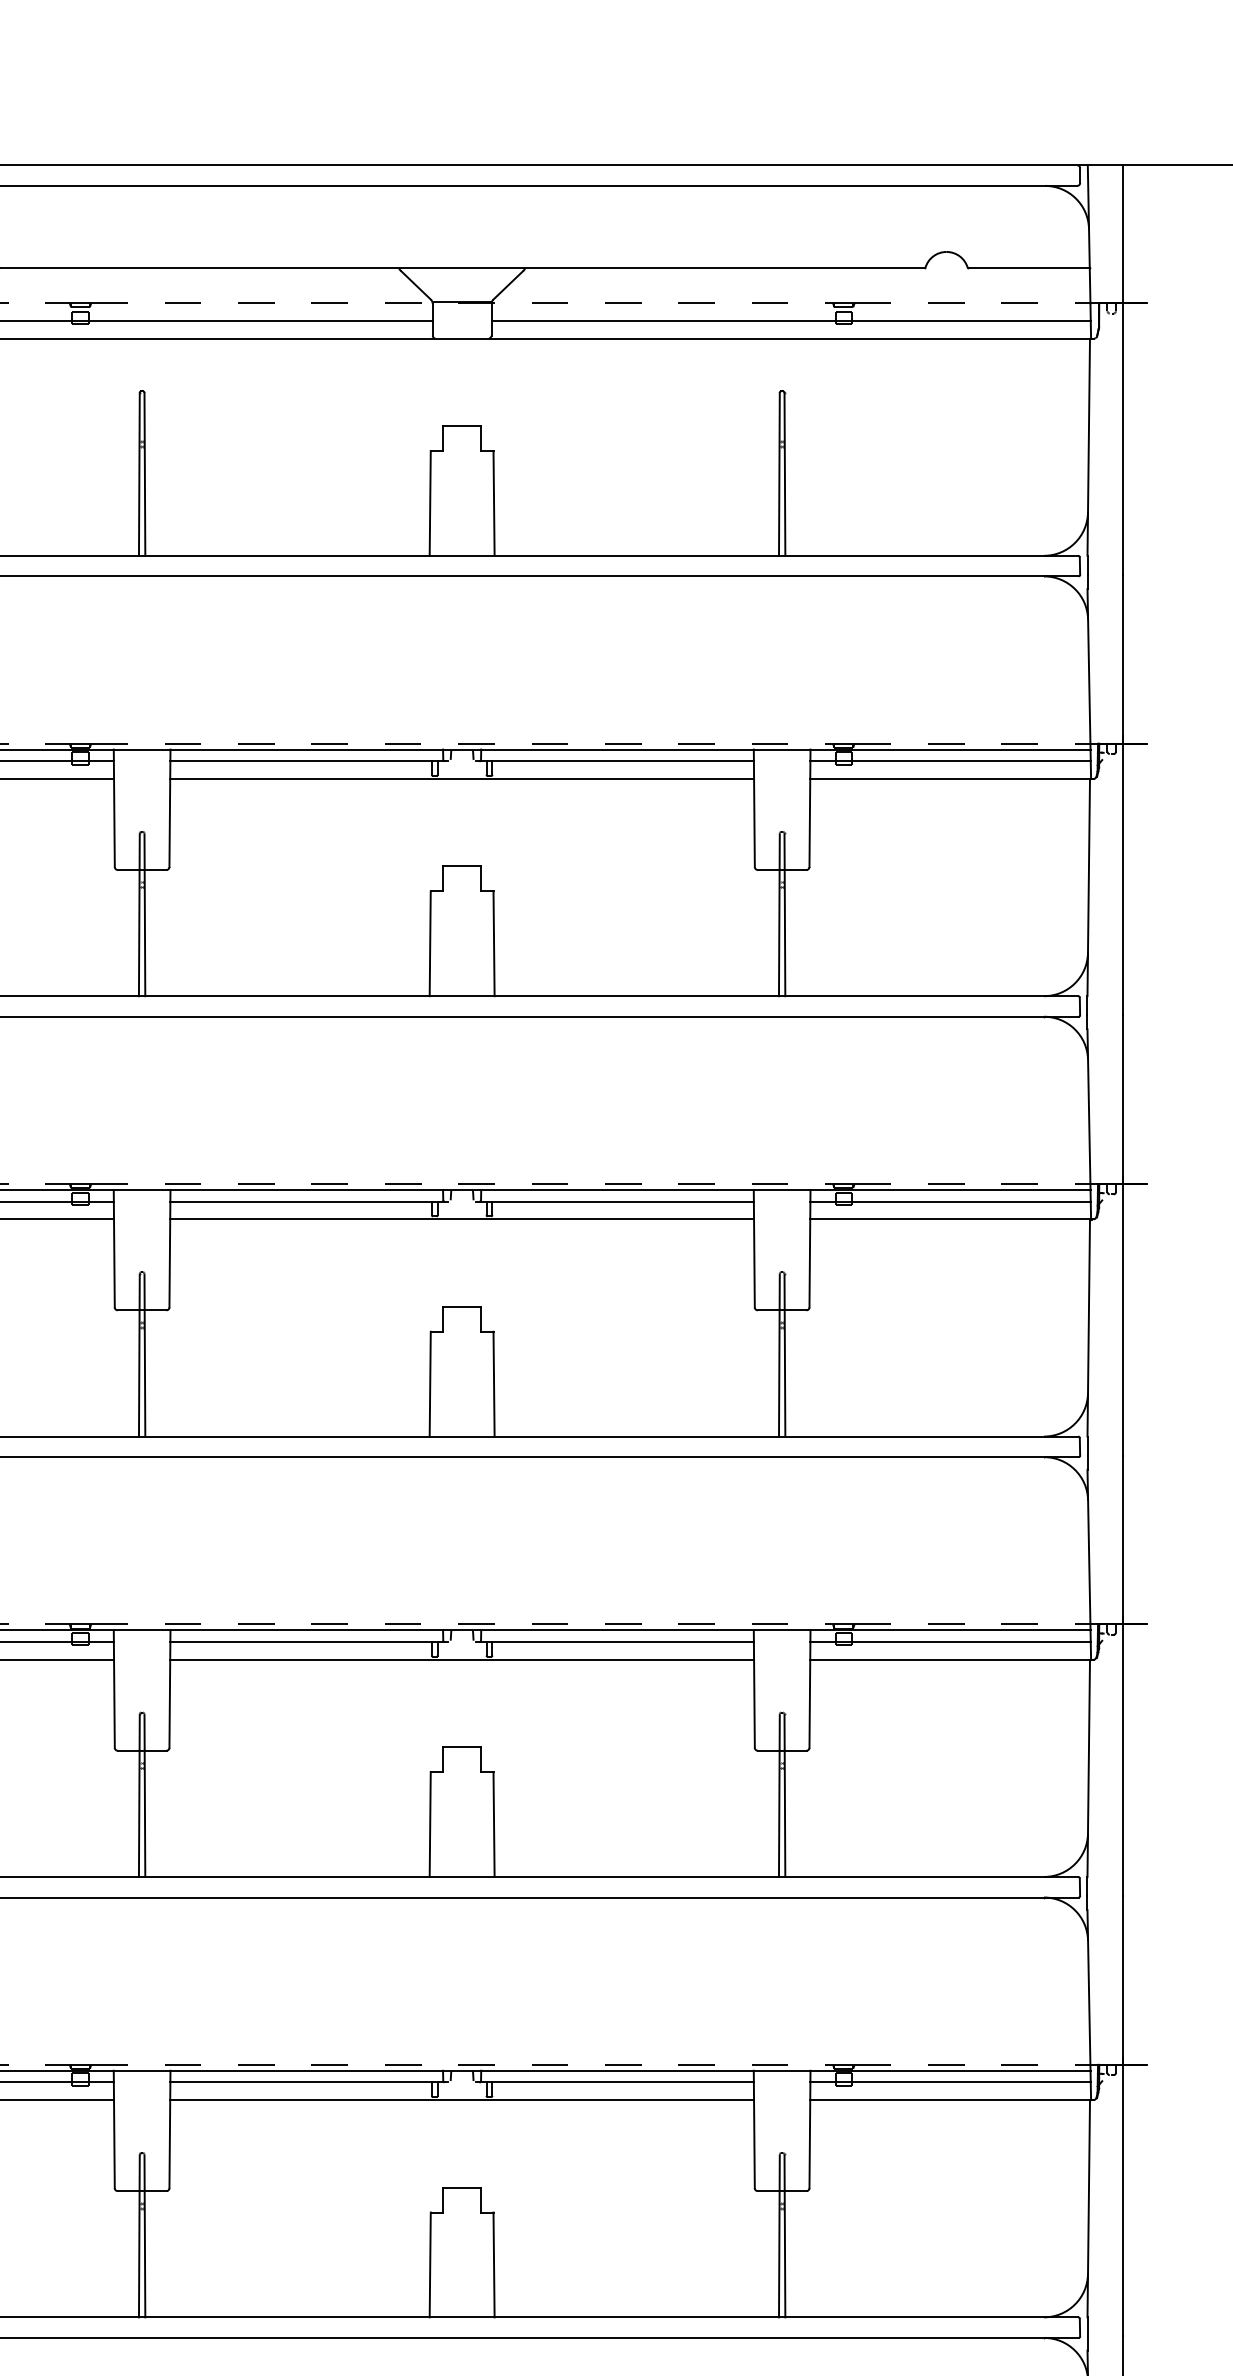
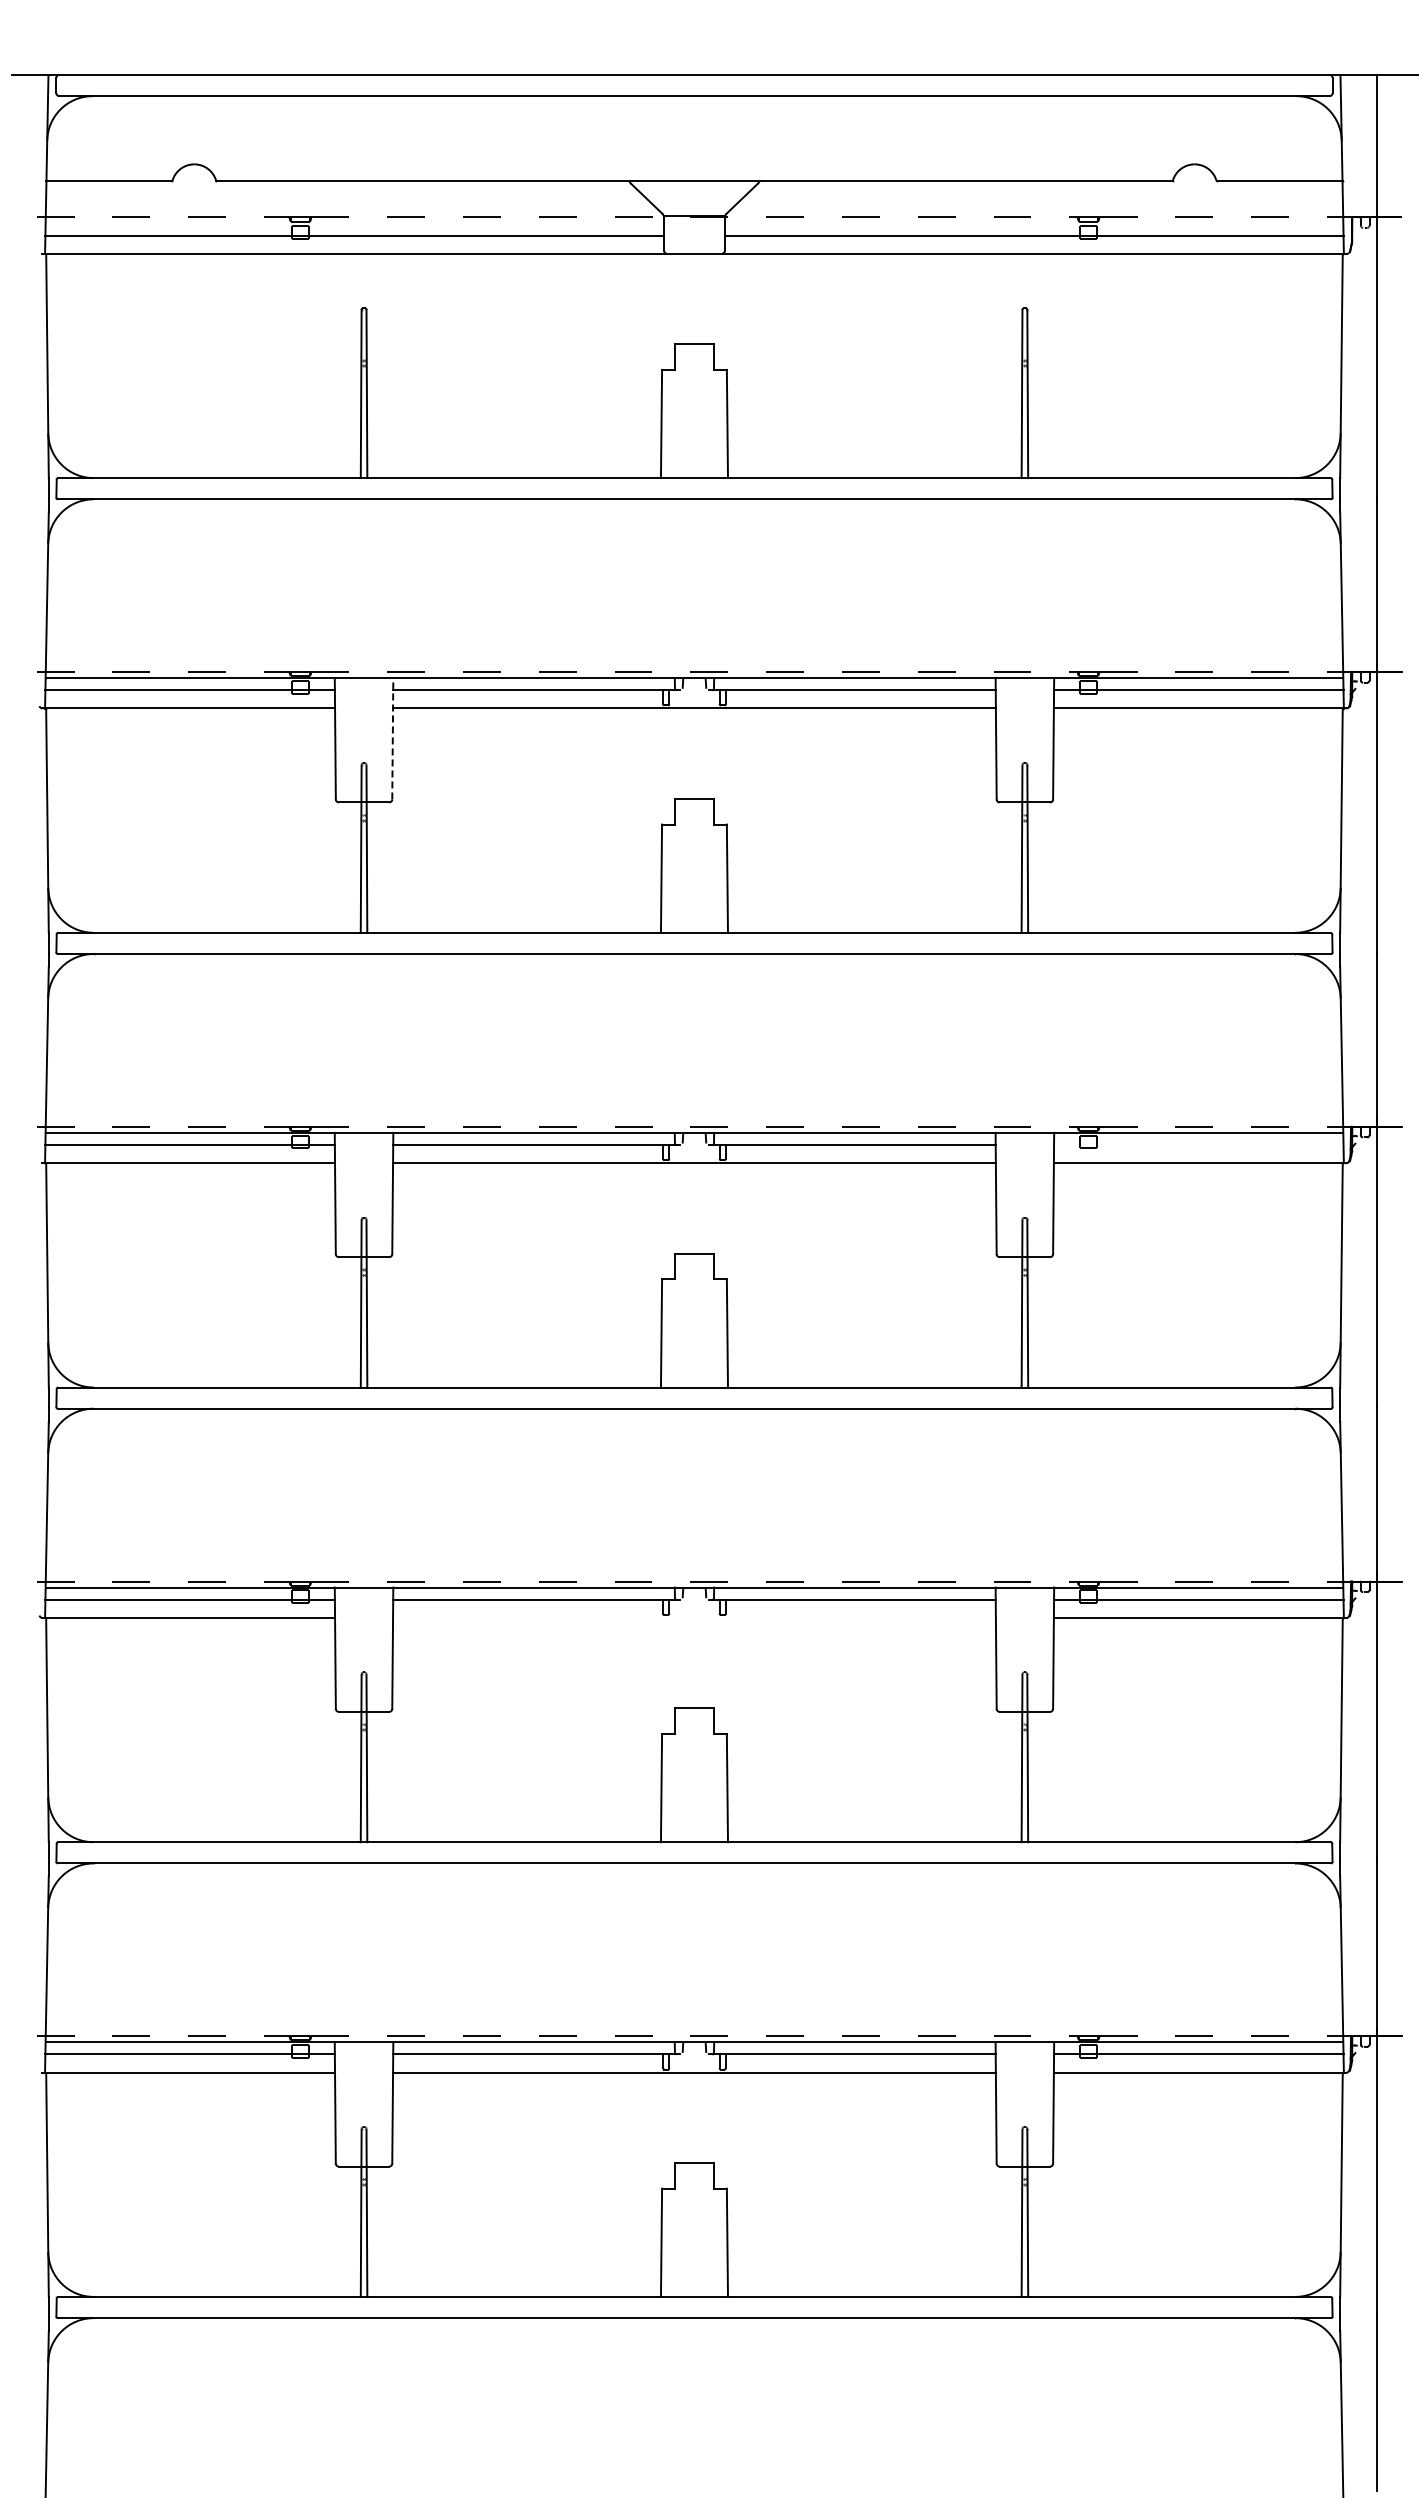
line: (169, 808) -> (392, 738), solid -> dashed
line: (950, 1202) -> (1198, 1145), removed
line: (462, 1659) -> (694, 1617), removed

